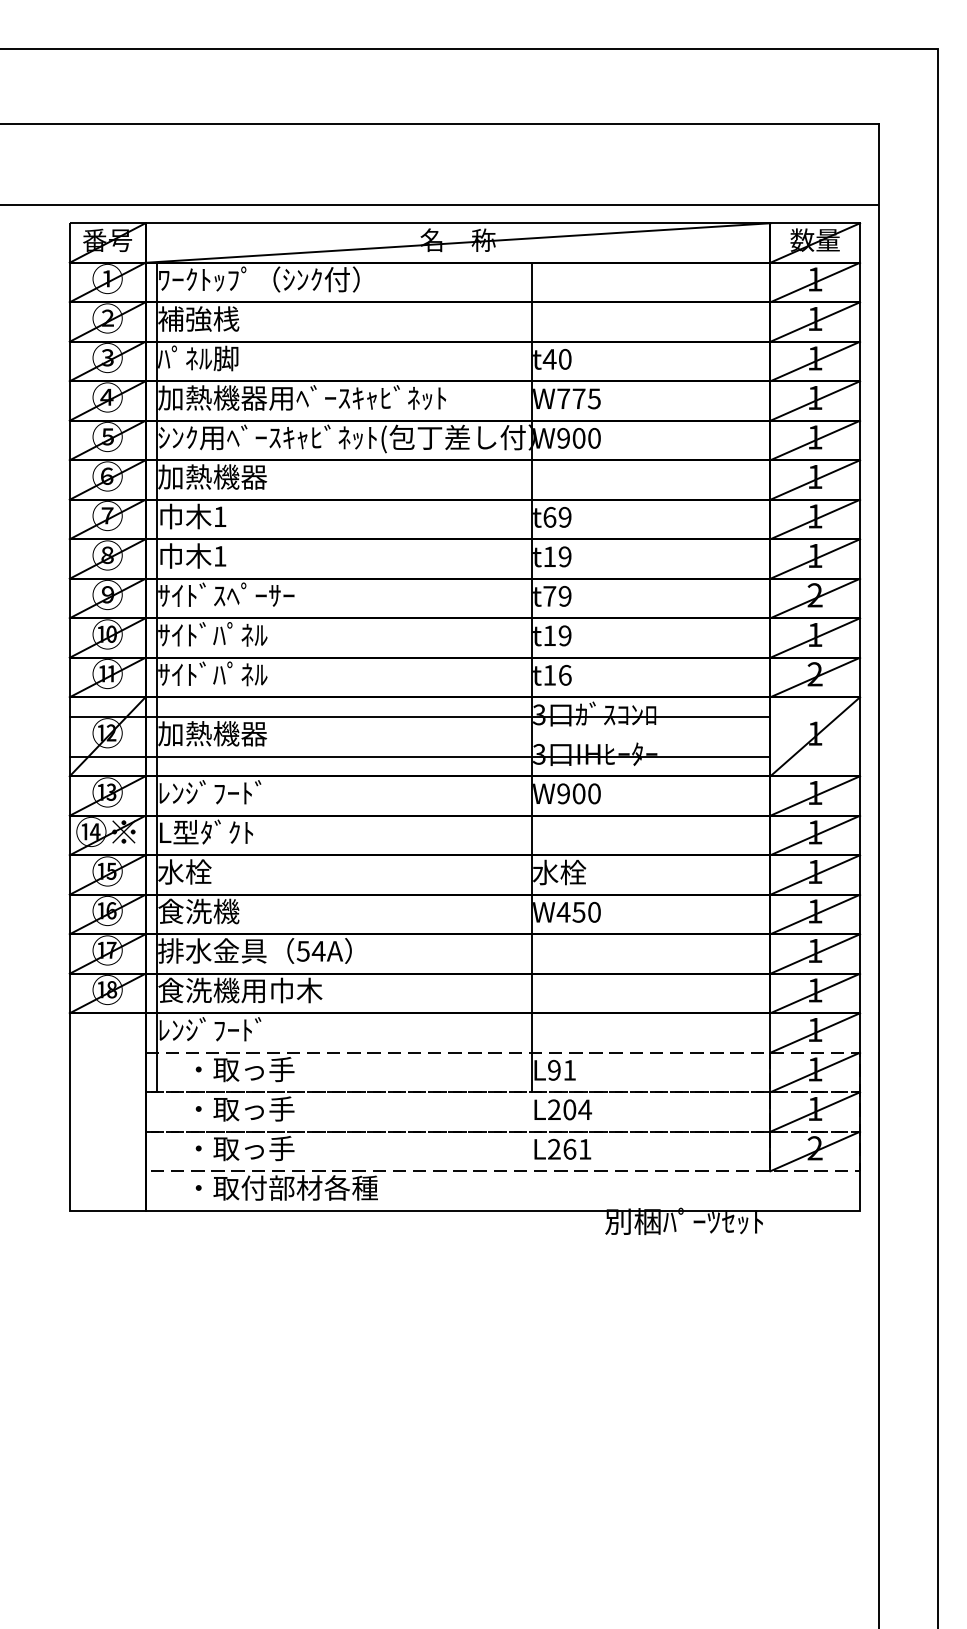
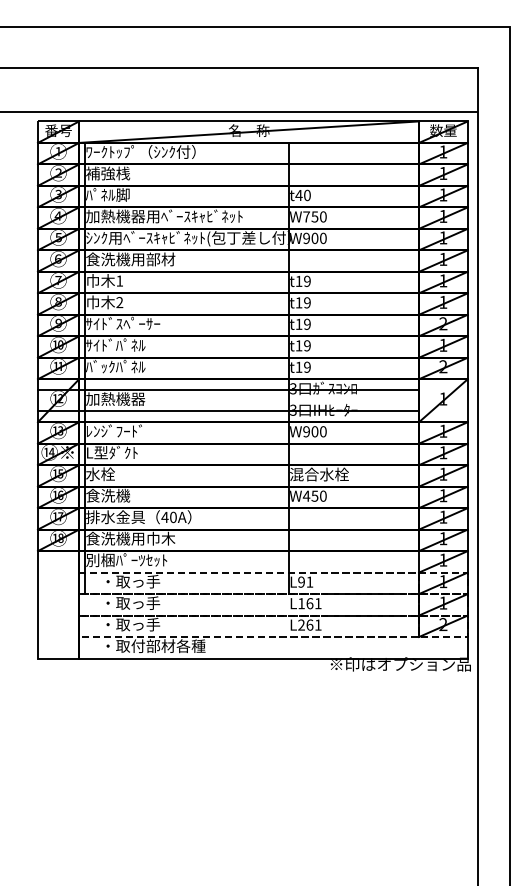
text: (585, 398) -> (318, 216), W775 -> W750
text: (239, 477) -> (130, 259), 加熱機器 -> 食洗機用部材
text: (548, 517) -> (298, 281), t69 -> t19
text: (219, 556) -> (119, 302), 1 -> 2
text: (548, 594) -> (298, 323), t79 -> t19
text: (184, 673) -> (100, 366), ｻｲﾄﾞﾊﾟﾈﾙ -> ﾊﾞｯｸﾊﾟﾈﾙ
text: (565, 673) -> (307, 366), t16 -> t19
text: (587, 872) -> (319, 474), 水栓 -> 混合水栓
text: (311, 951) -> (169, 517), 54A -> 40A
text: (232, 1030) -> (126, 560), ﾚﾝｼﾞﾌｰﾄﾞ -> 別梱ﾊﾟｰﾂｾｯﾄ
text: (568, 1109) -> (309, 603), L204 -> L161
text: (734, 1219) -> (399, 663), 別梱ﾊﾟｰﾂｾｯﾄ -> ※印はオプション品

